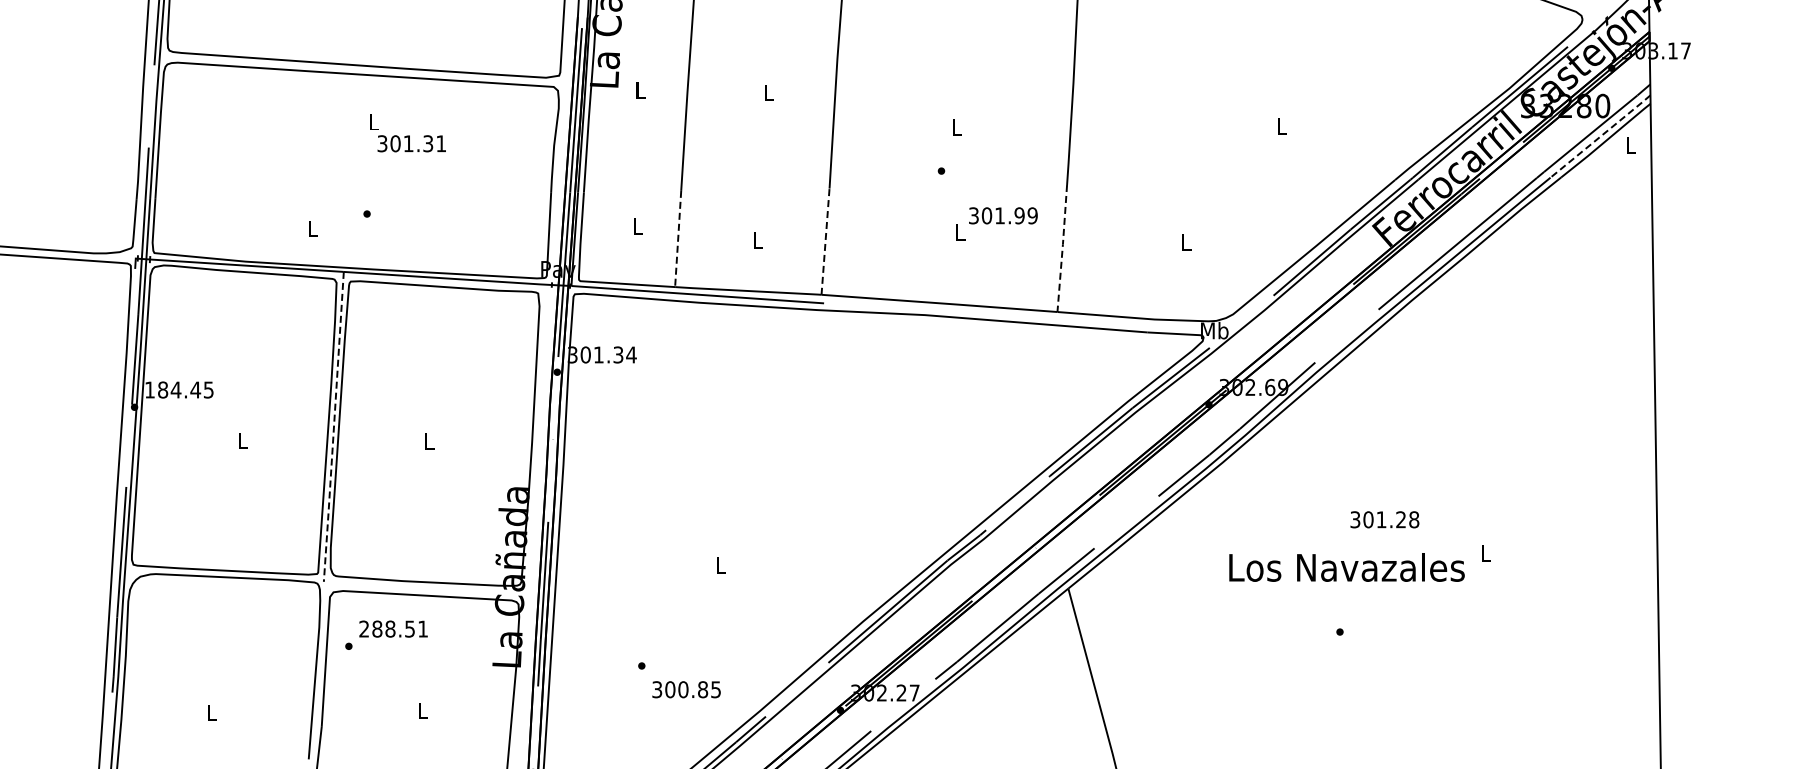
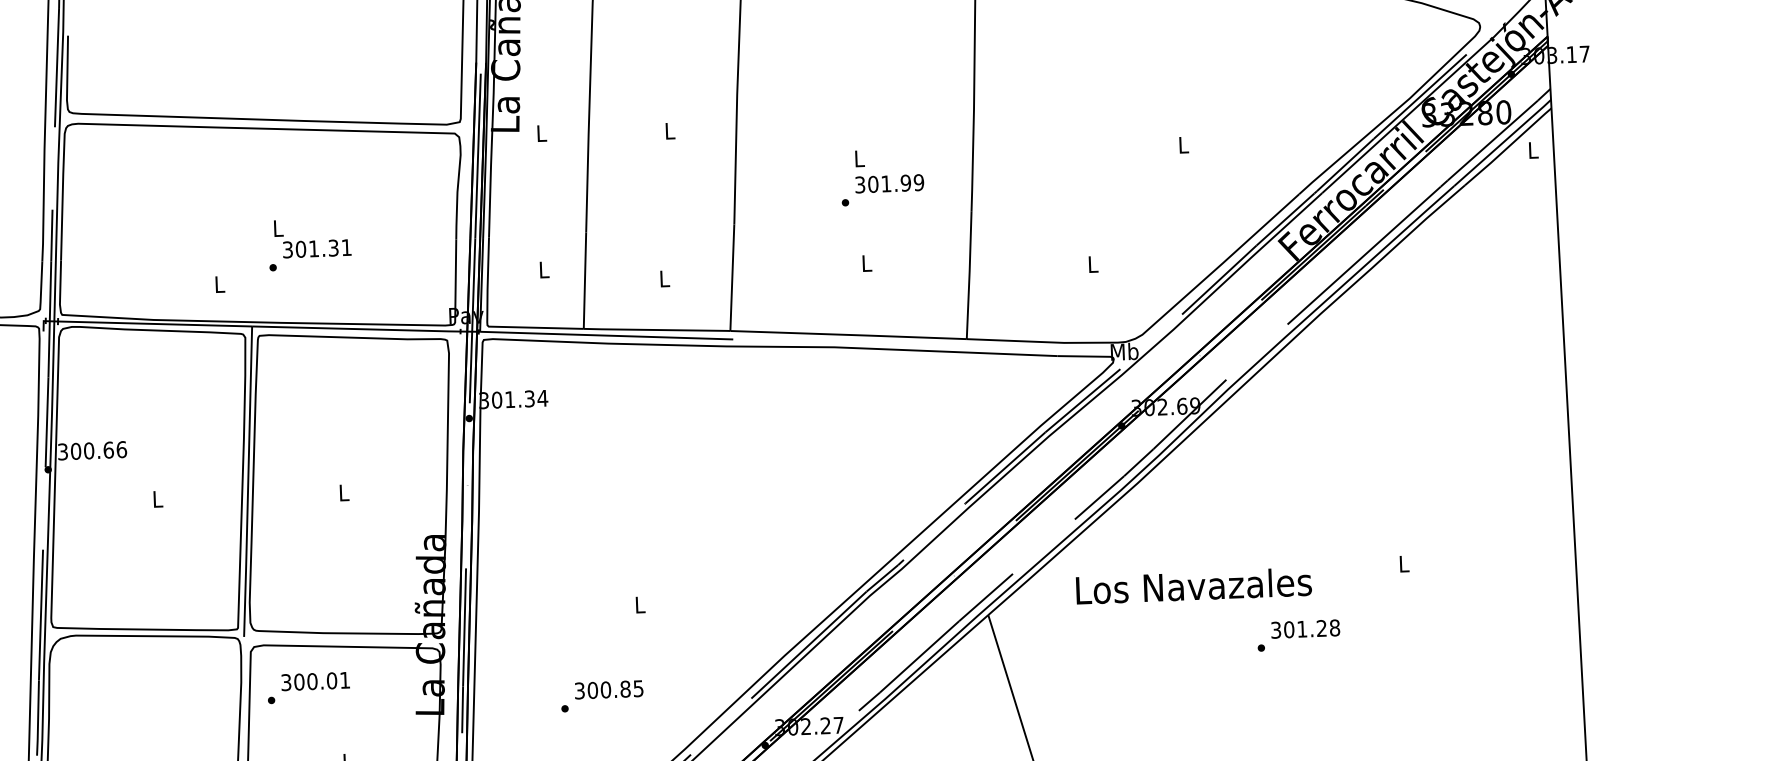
text: (407, 133) -> (312, 238), moved
line: (1601, 136) -> (1503, 142), dashed -> solid
text: (1003, 215) -> (889, 183), moved
line: (678, 239) -> (585, 281), dashed -> solid
line: (825, 241) -> (732, 277), dashed -> solid
line: (1062, 248) -> (969, 275), dashed -> solid
text: (179, 389) -> (92, 450), 184.45 -> 300.66
line: (333, 428) -> (247, 483), dashed -> solid
text: (1384, 519) -> (1305, 628), moved
text: (1346, 567) -> (1193, 586), moved
text: (387, 628) -> (309, 681), 288.51 -> 300.01
text: (686, 689) -> (609, 689), moved

